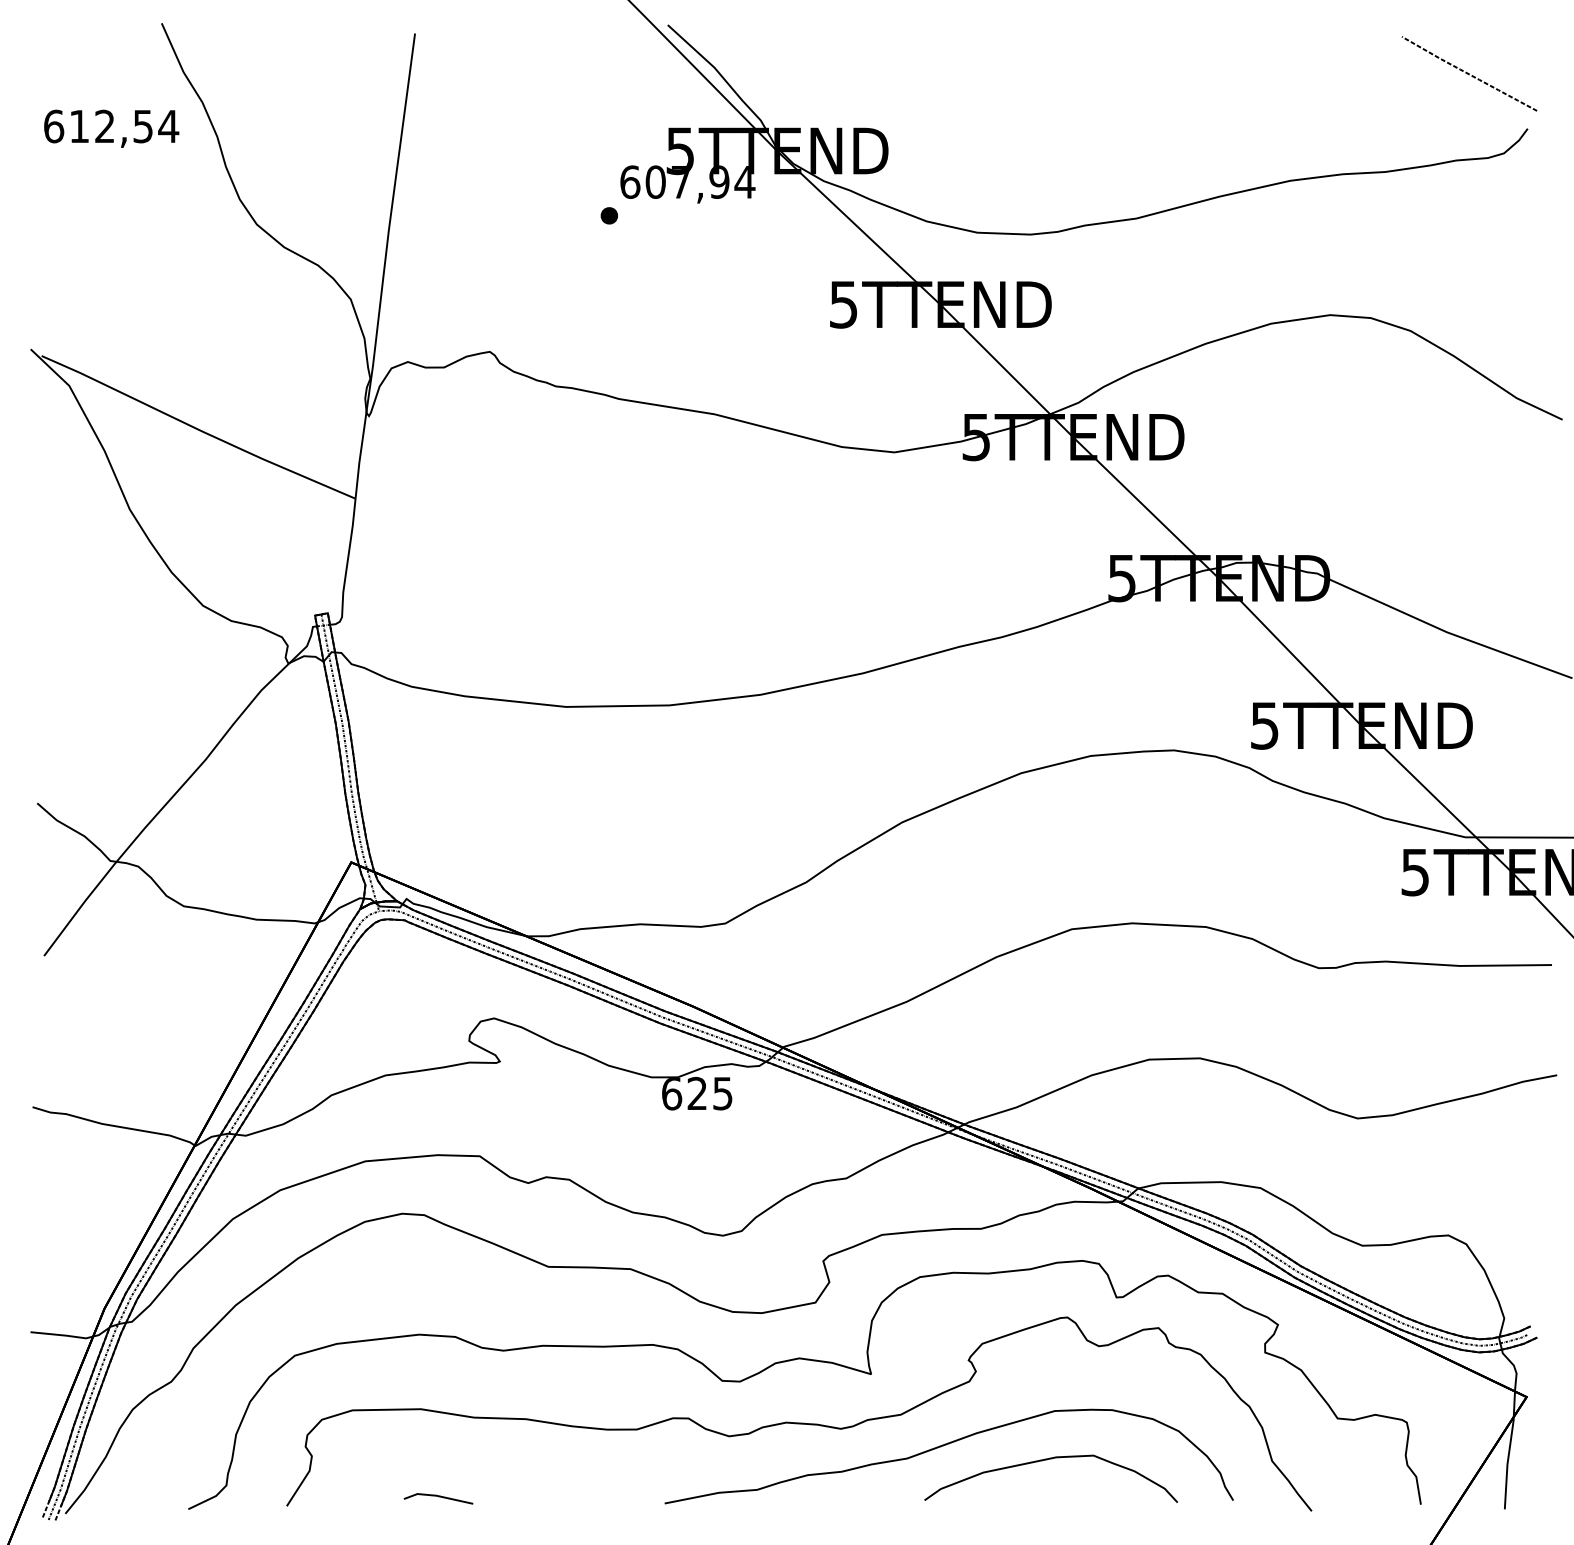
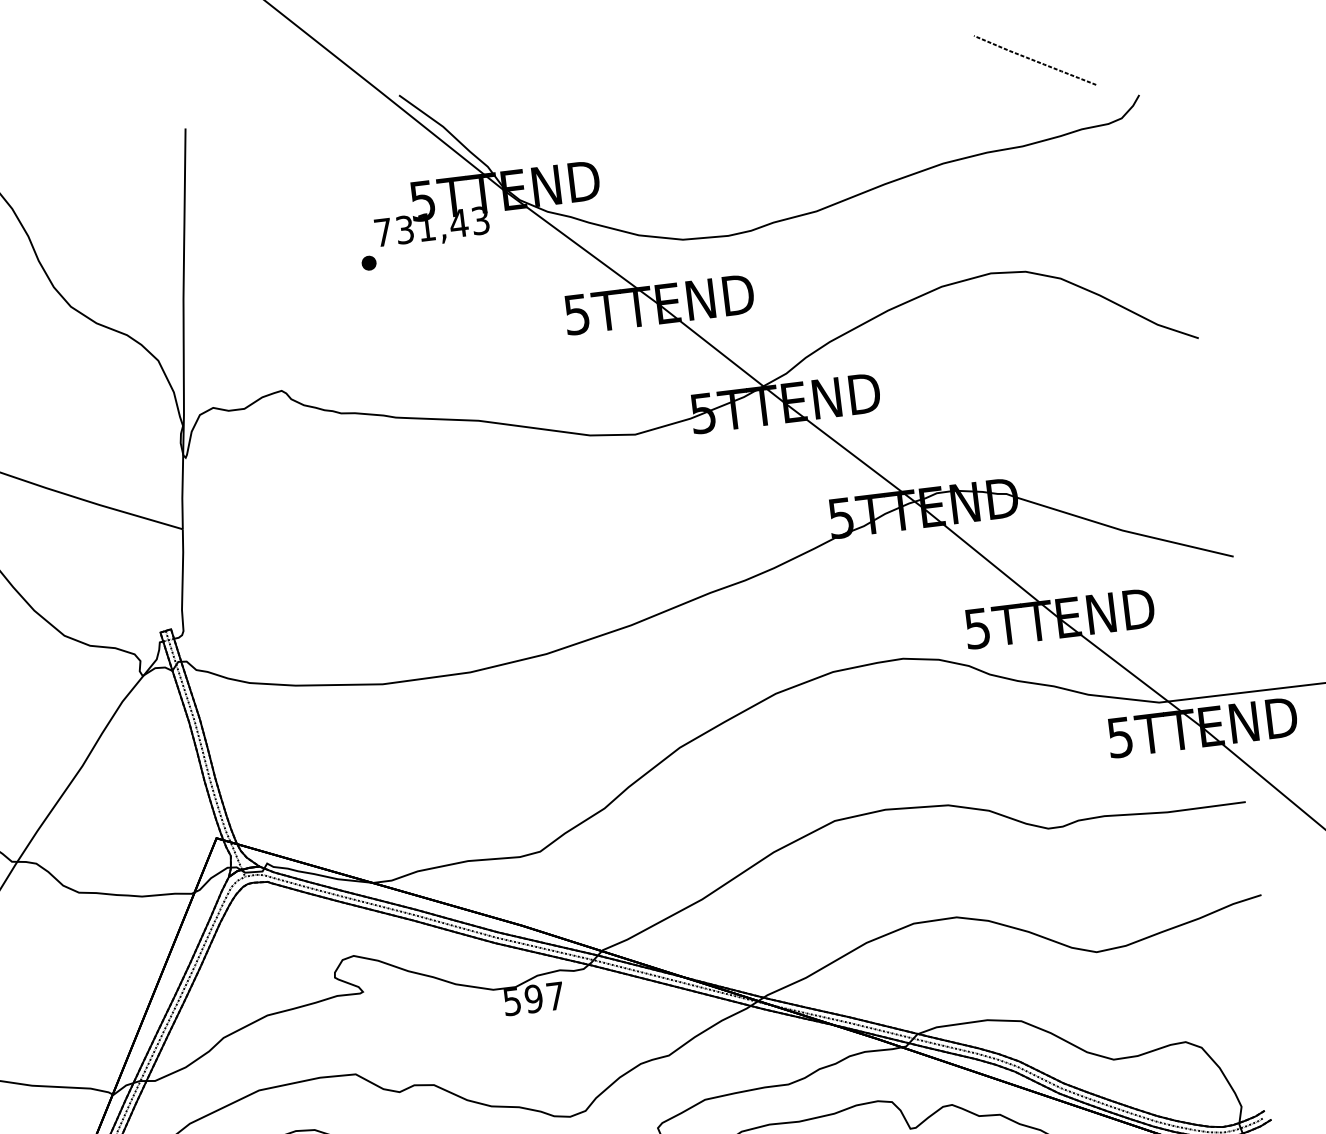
curve: (1469, 73) -> (1035, 60), moved
text: (687, 181) -> (431, 226), 607,94 -> 731,43
text: (697, 1093) -> (533, 998), 625 -> 597

